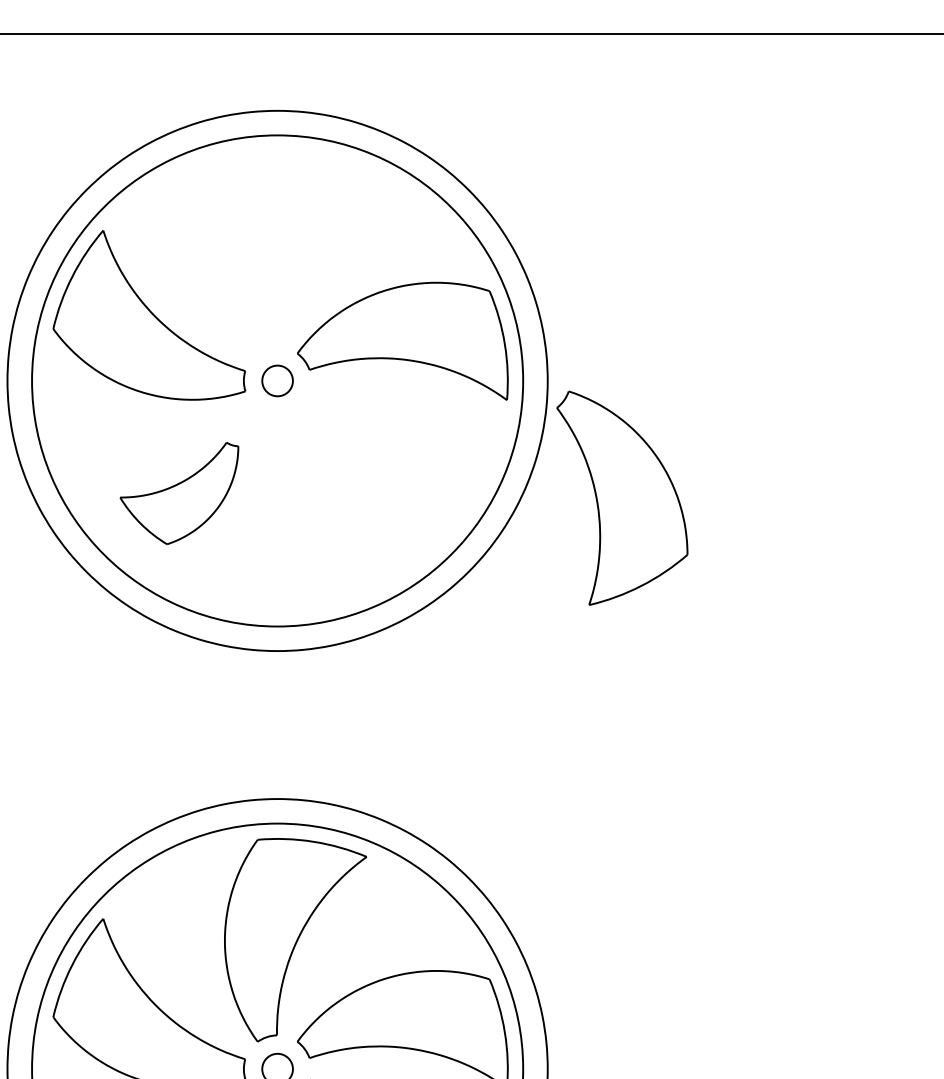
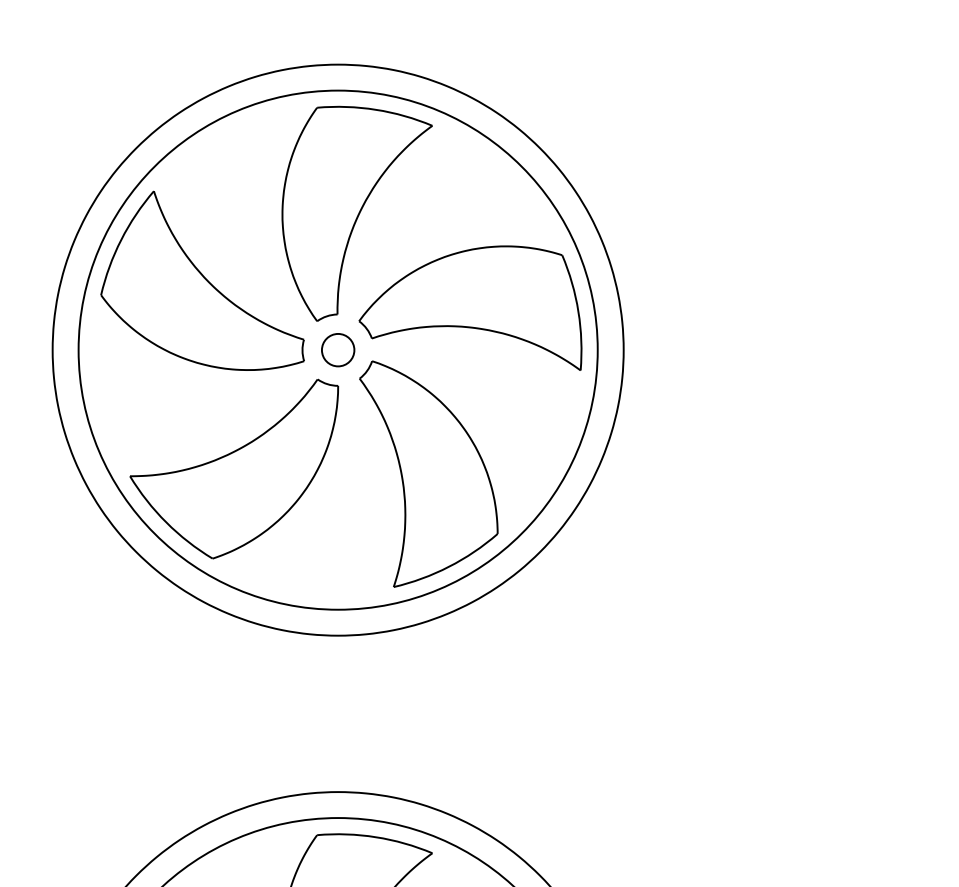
part: (295, 251) -> (357, 213), added
part: (179, 493) -> (234, 469), size x1.67
part: (622, 497) -> (428, 473), moved

